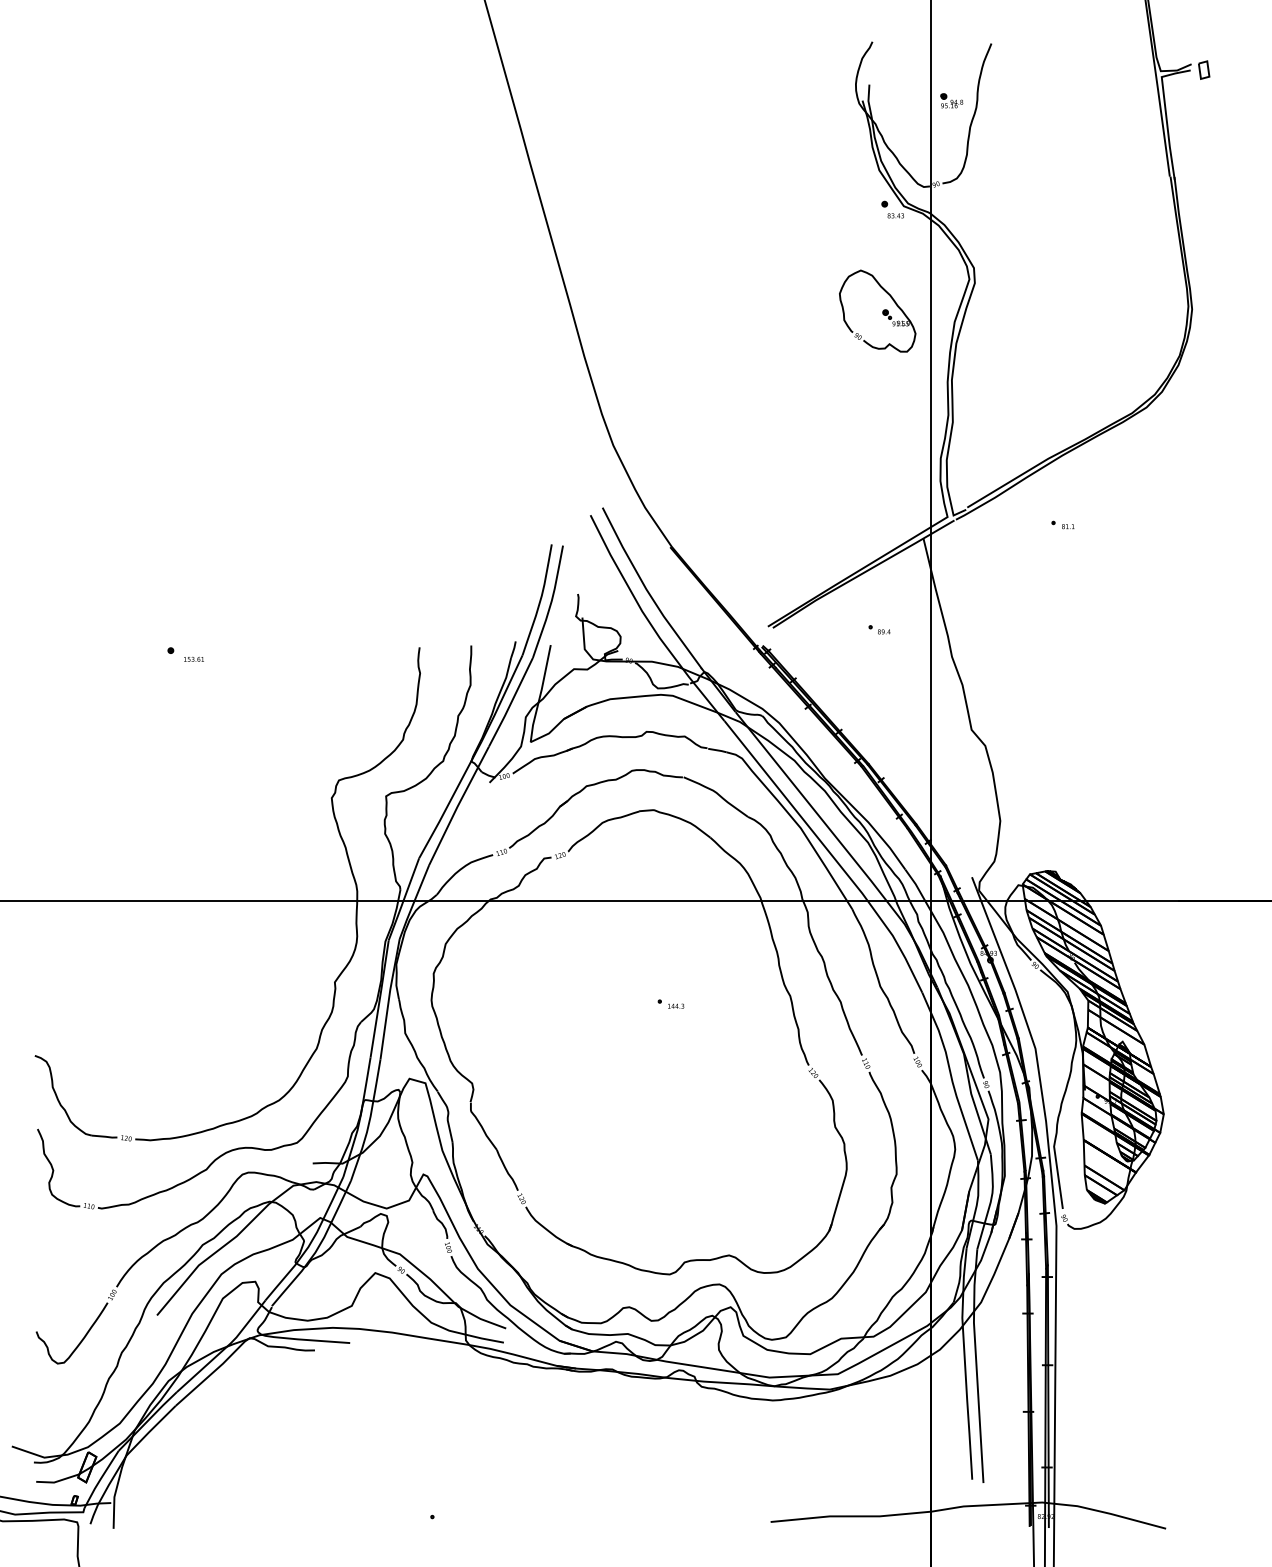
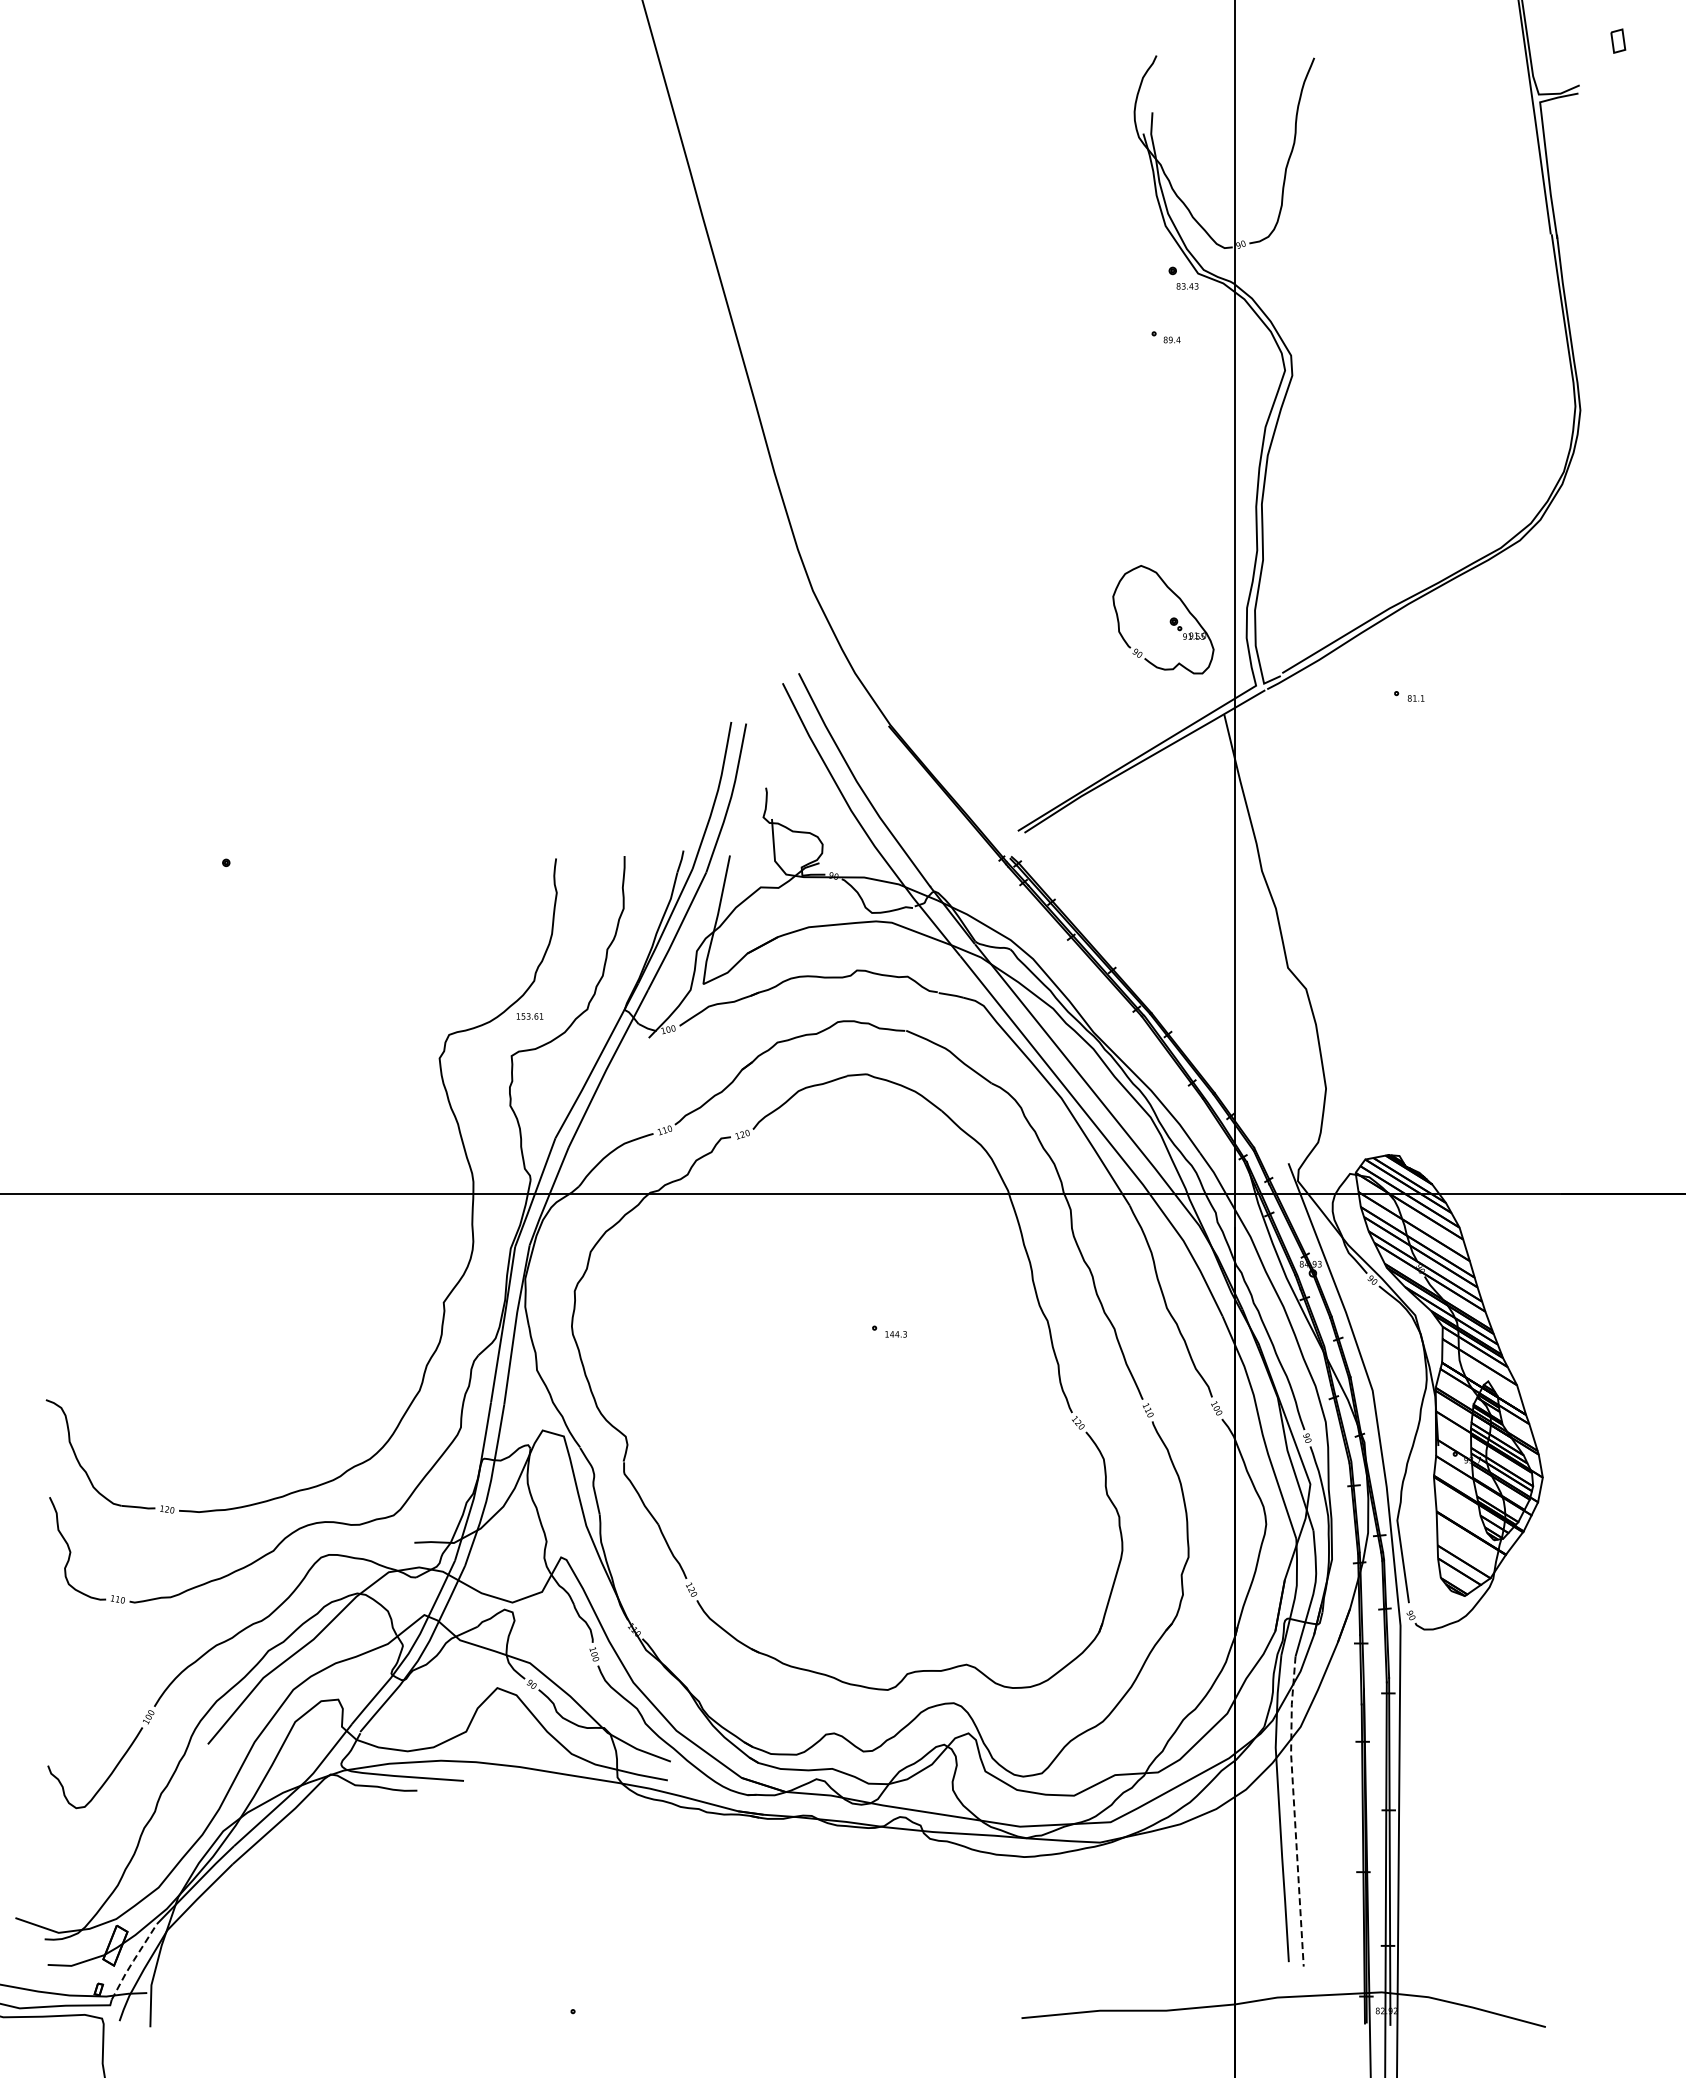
part: (1204, 69) -> (1618, 40), moved
part: (951, 100) -> (1261, 133), removed
part: (882, 312) -> (1169, 621), moved
part: (879, 630) -> (1165, 337), moved
text: (193, 659) -> (529, 1016), moved
line: (976, 1365) -> (1294, 1810), solid -> dashed
line: (100, 1479) -> (133, 1961), solid -> dashed

